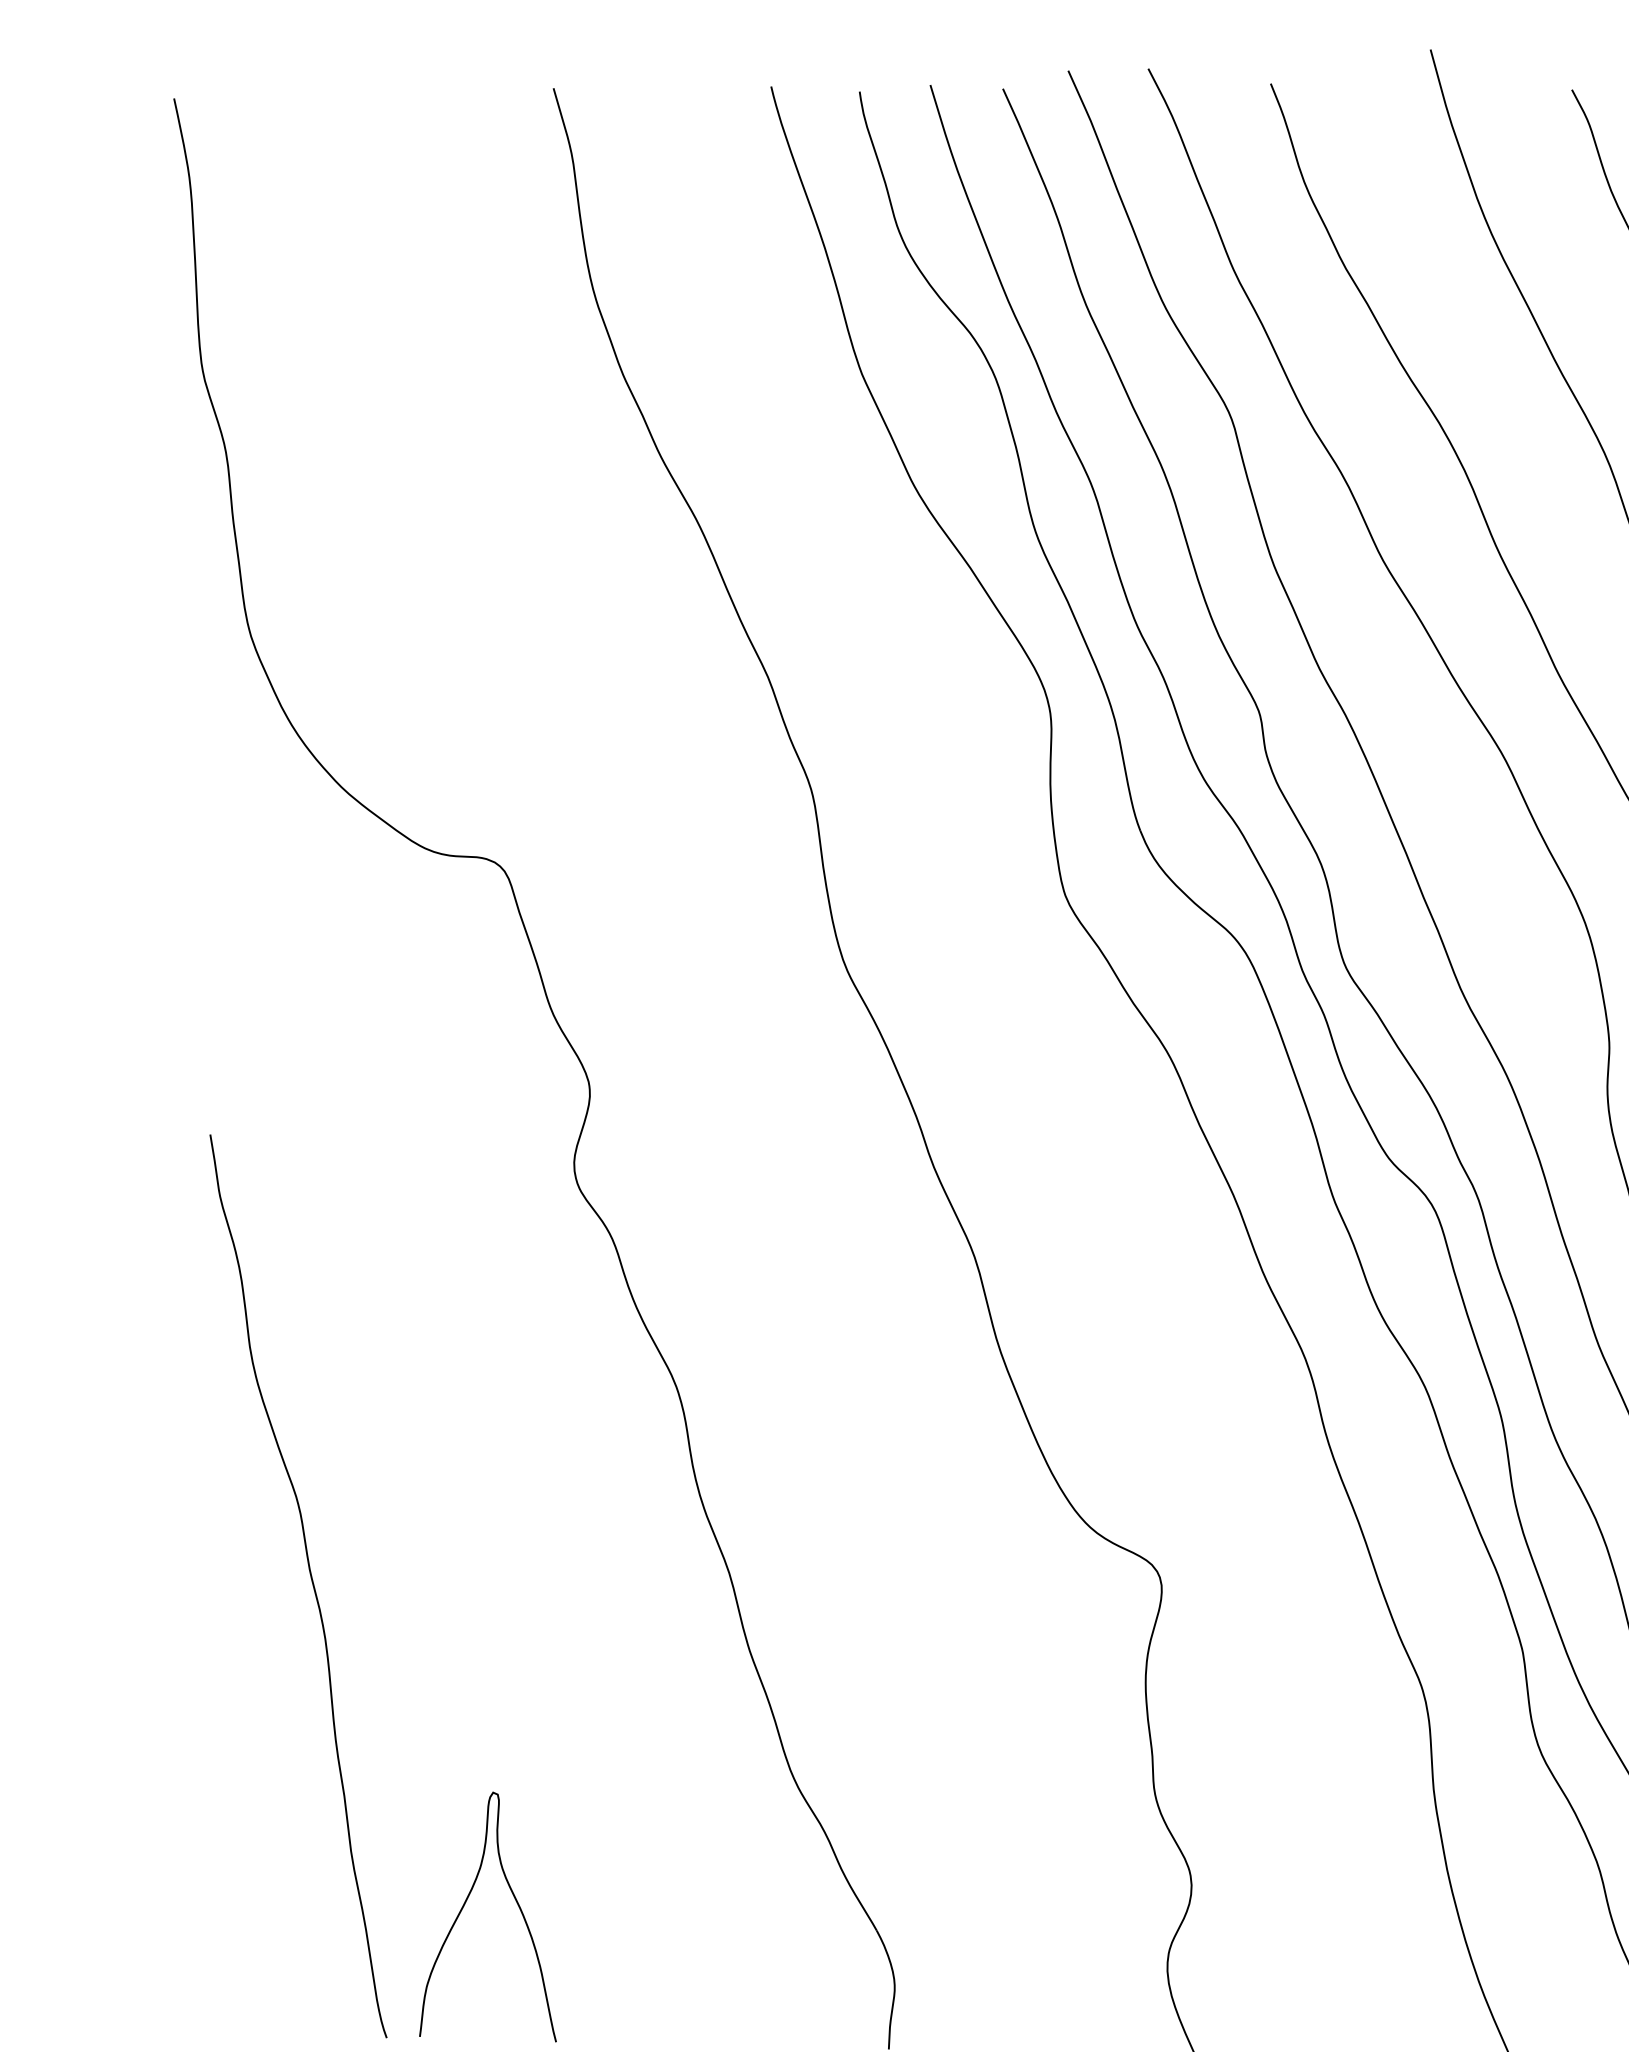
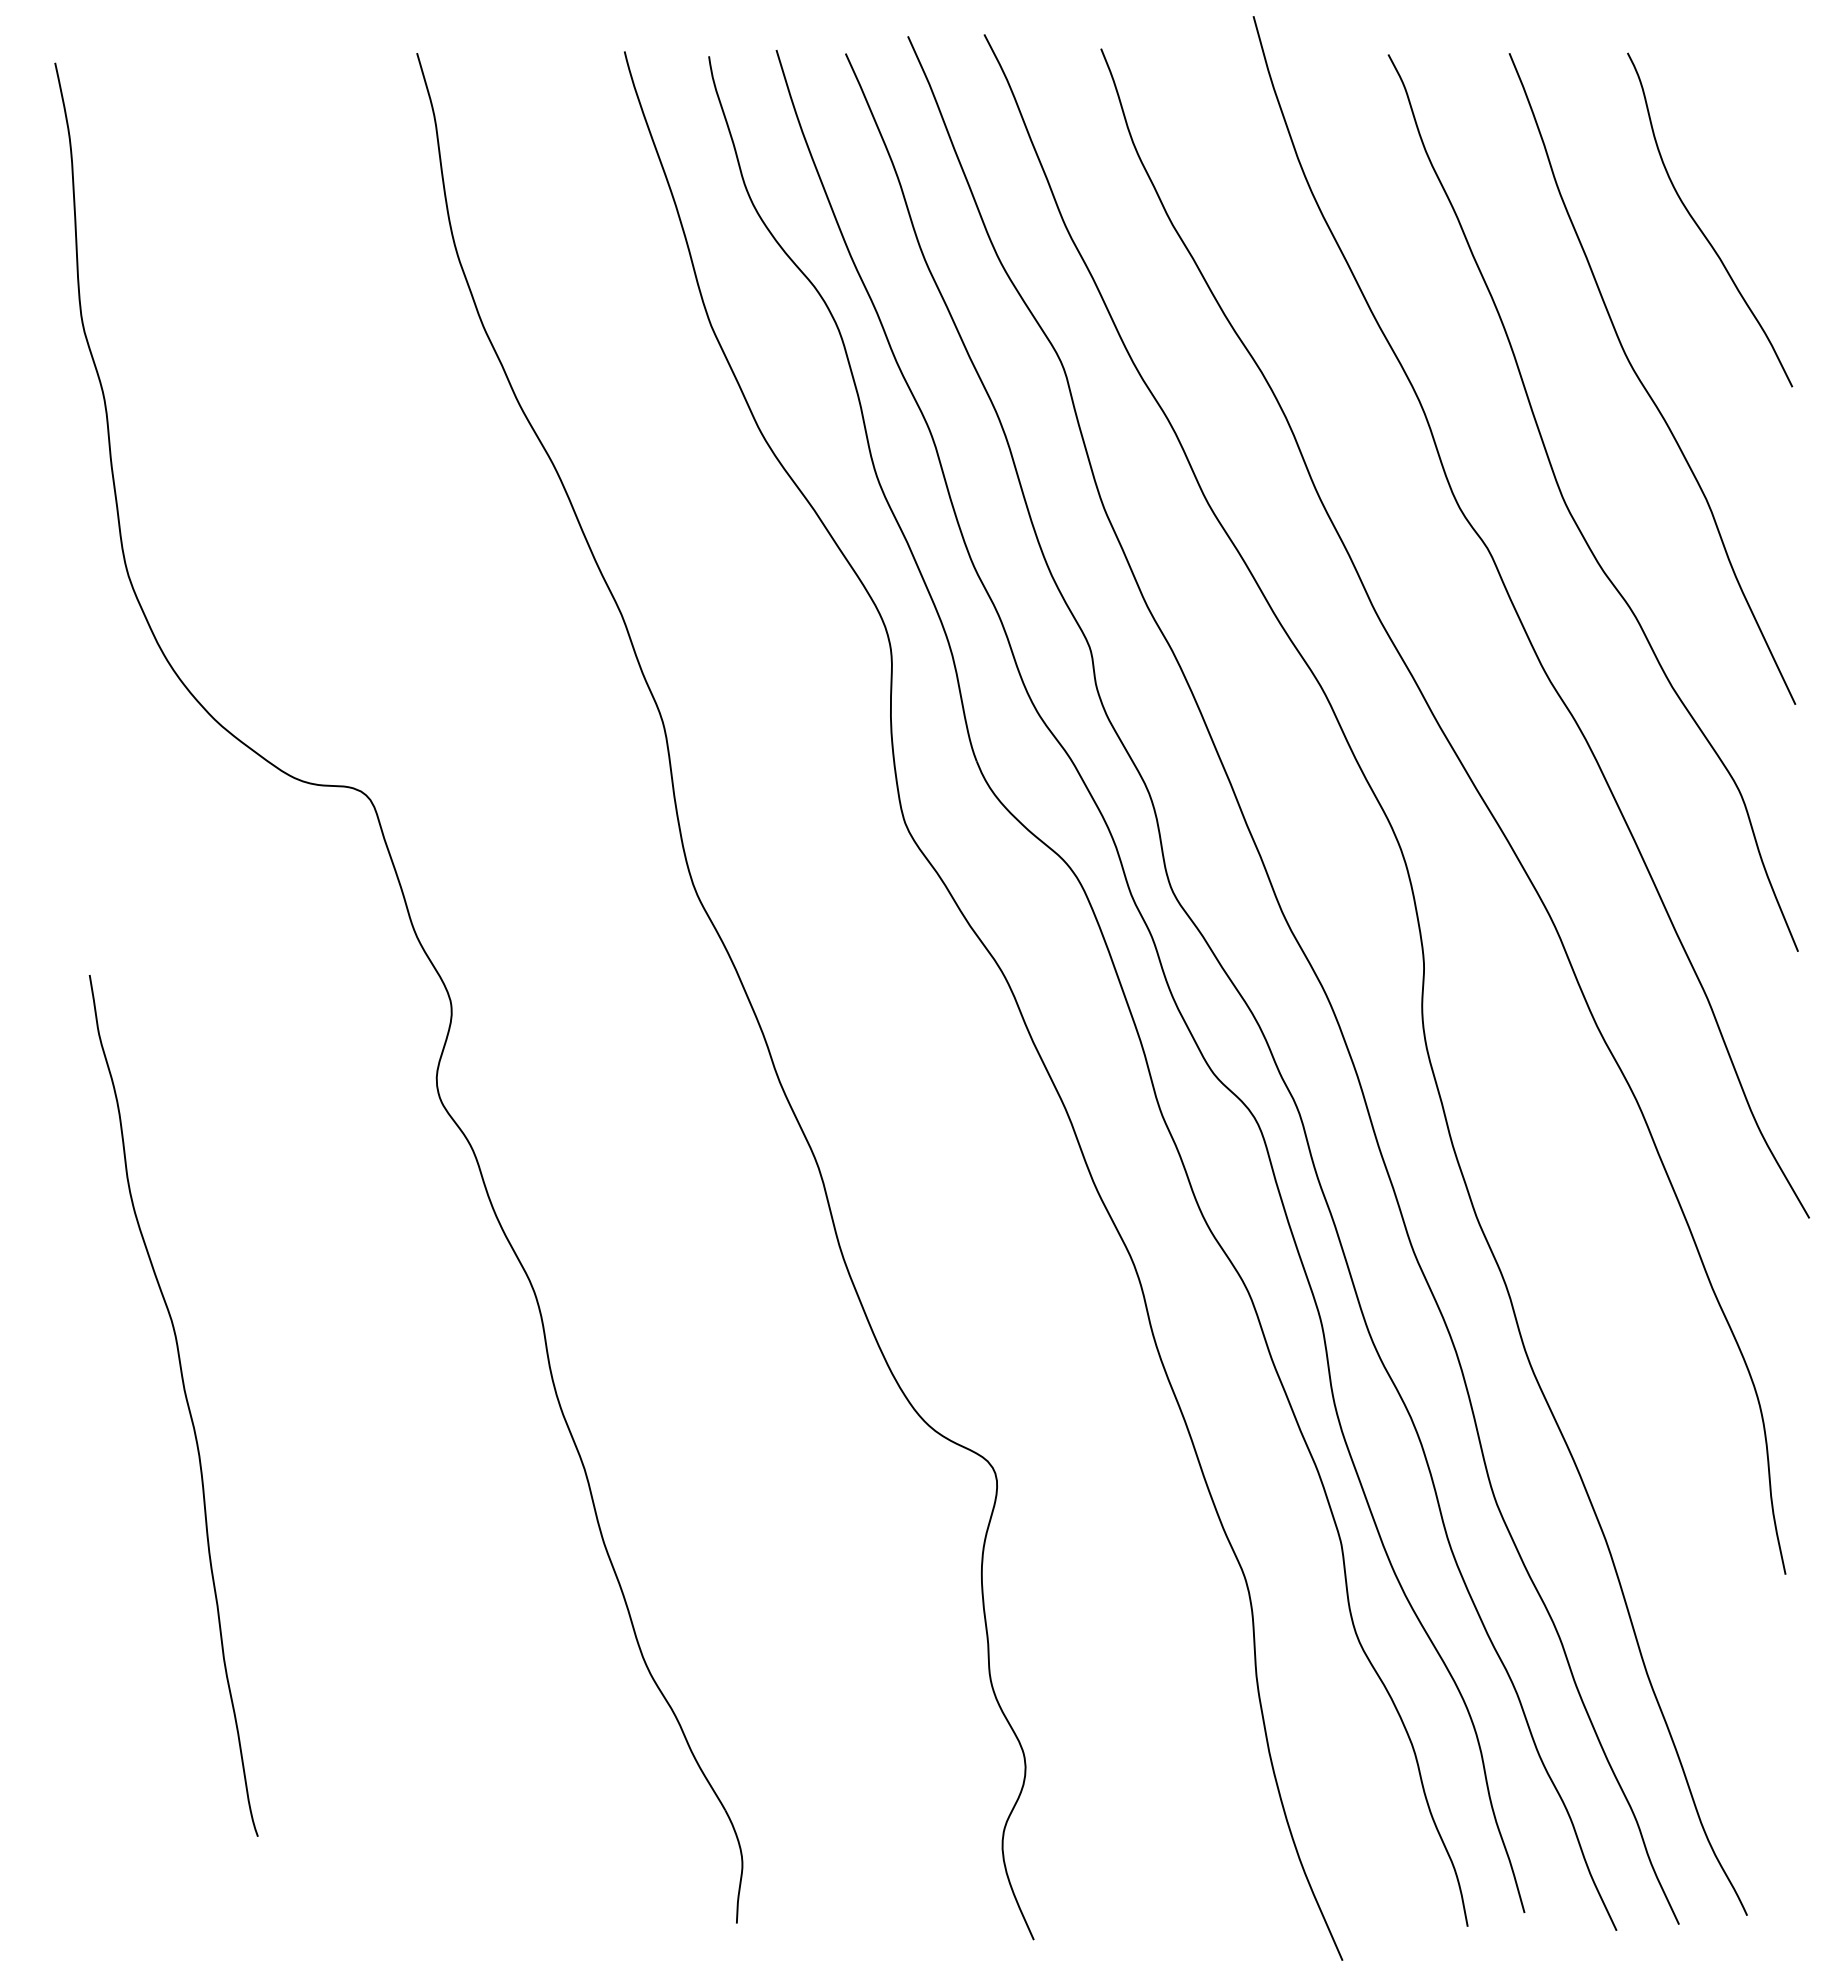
curve: (311, 1583) -> (186, 1403), moved
curve: (464, 1905) -> (332, 1786), removed

